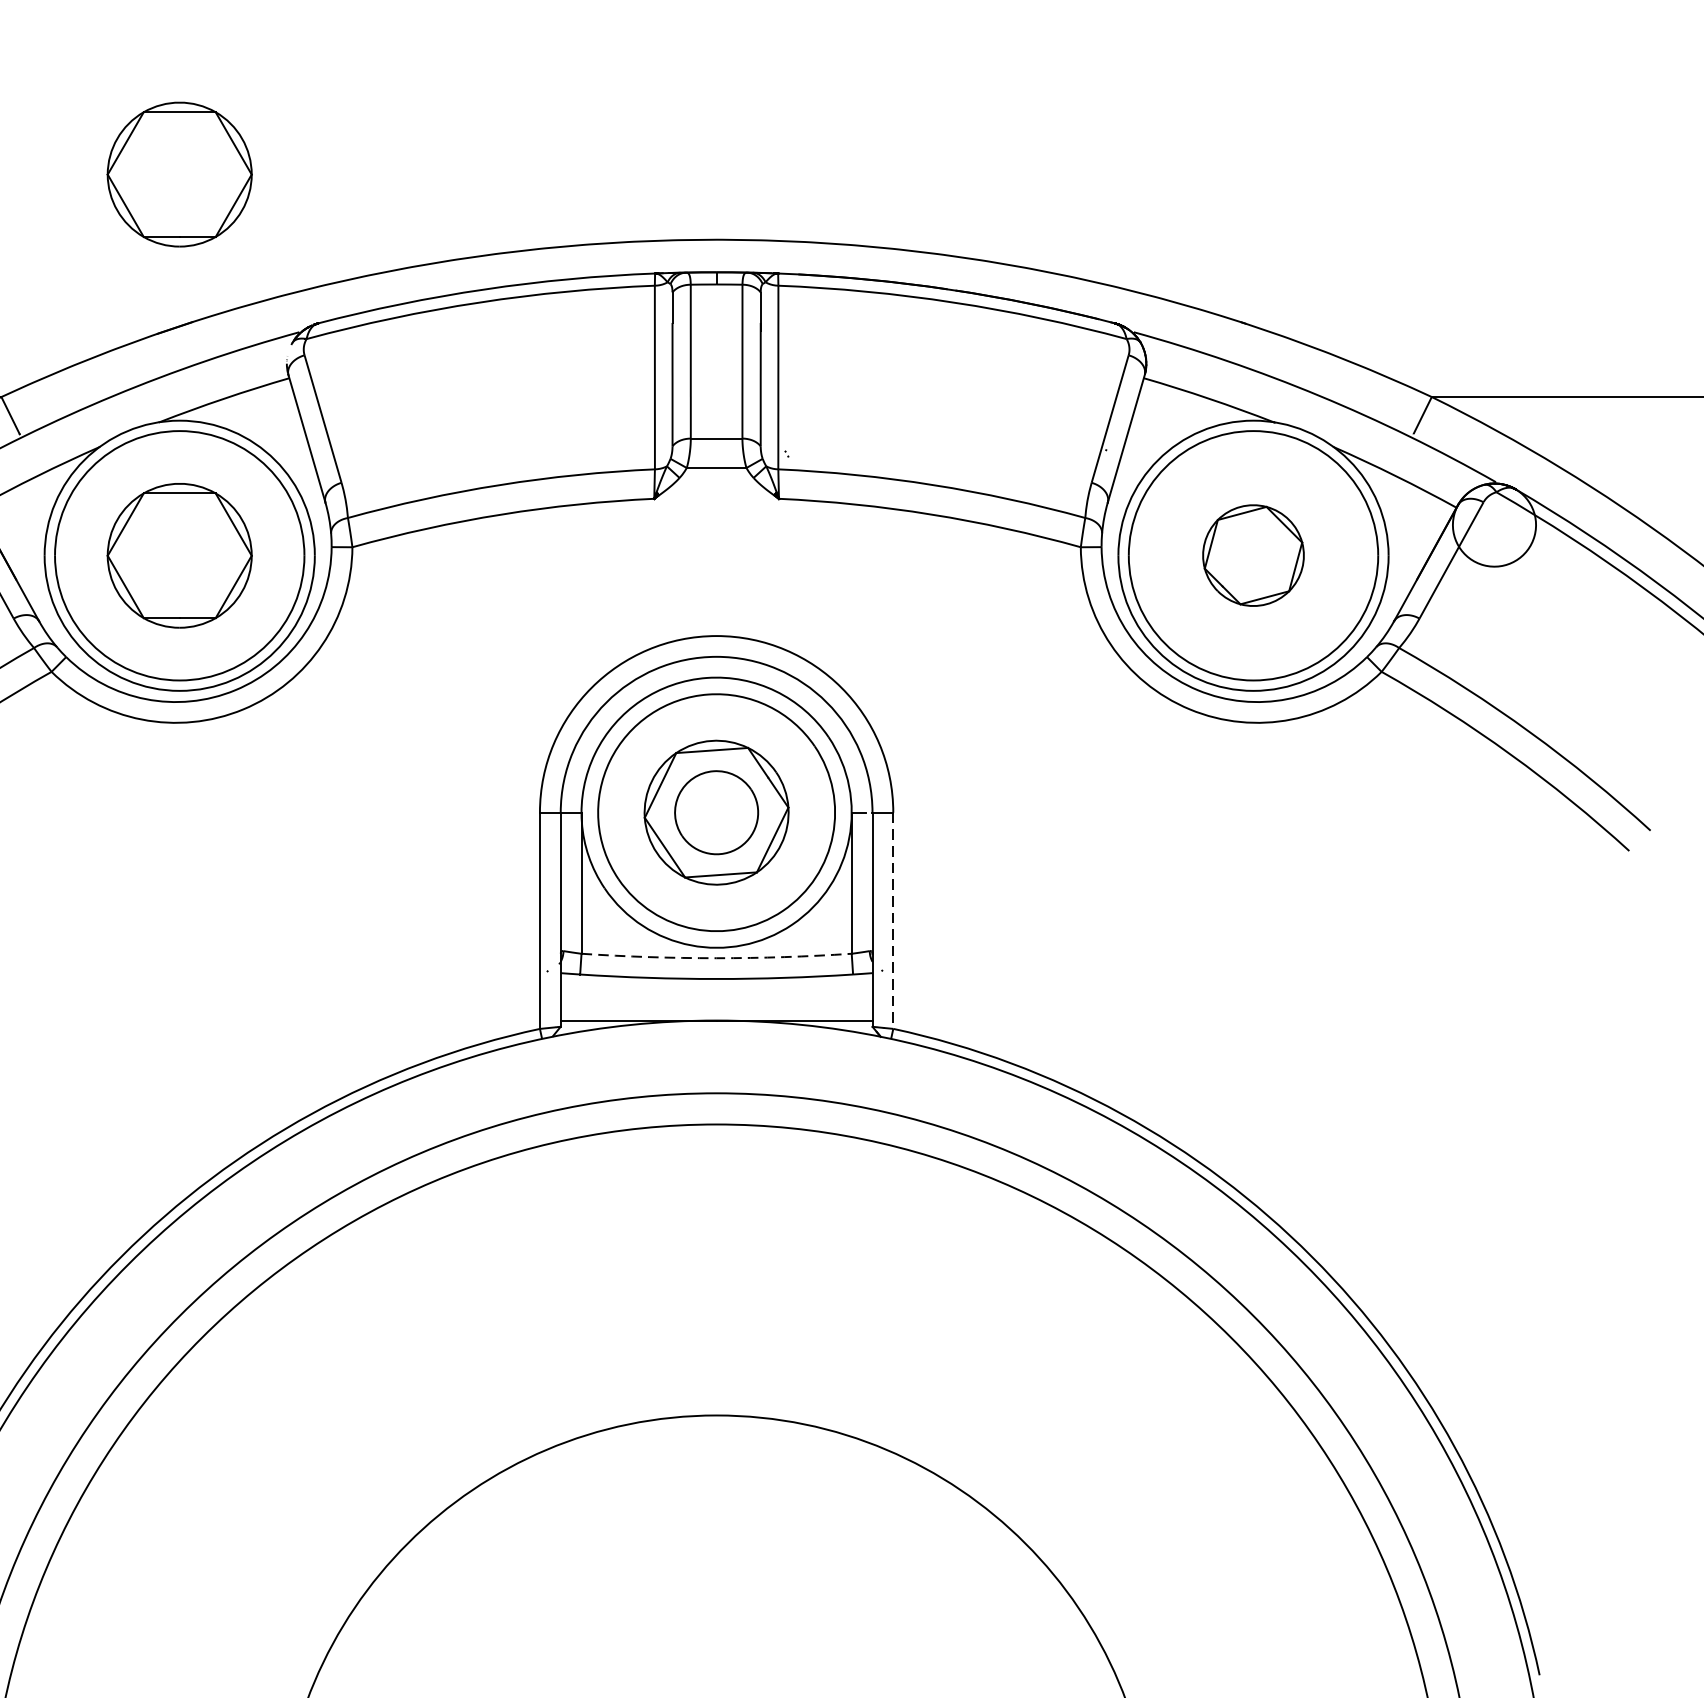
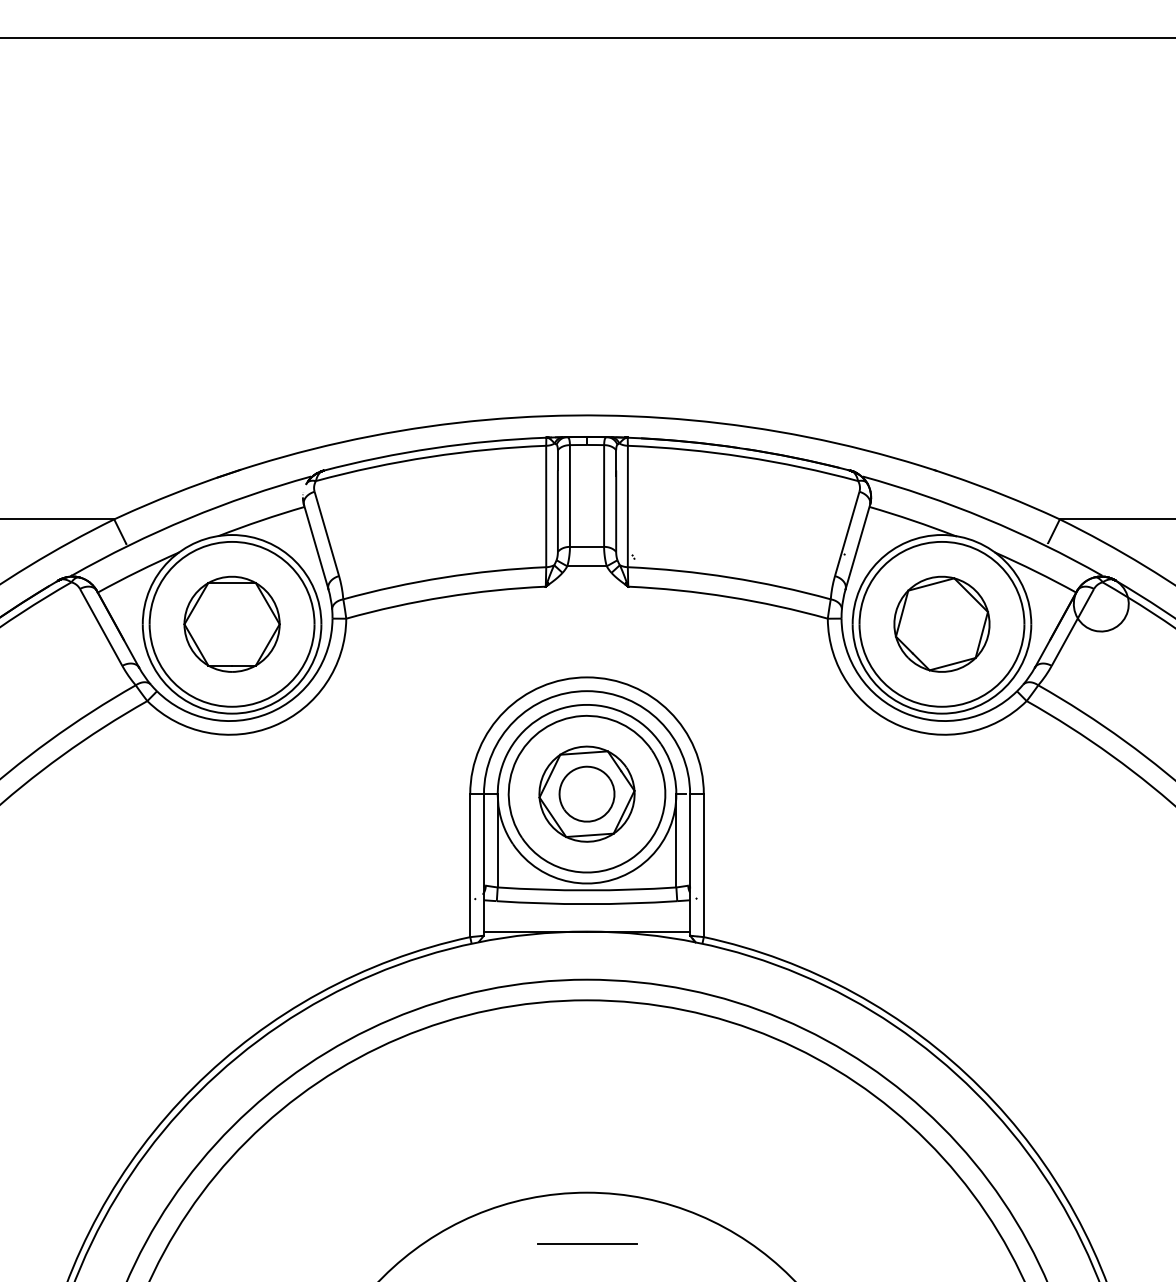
part: (178, 173) -> (231, 371), removed
part: (1252, 554) -> (941, 623), size x1.43
line: (892, 922) -> (703, 866), dashed -> solid
arc: (717, 958) -> (587, 890), dashed -> solid
line: (715, 1492) -> (586, 1243), added

